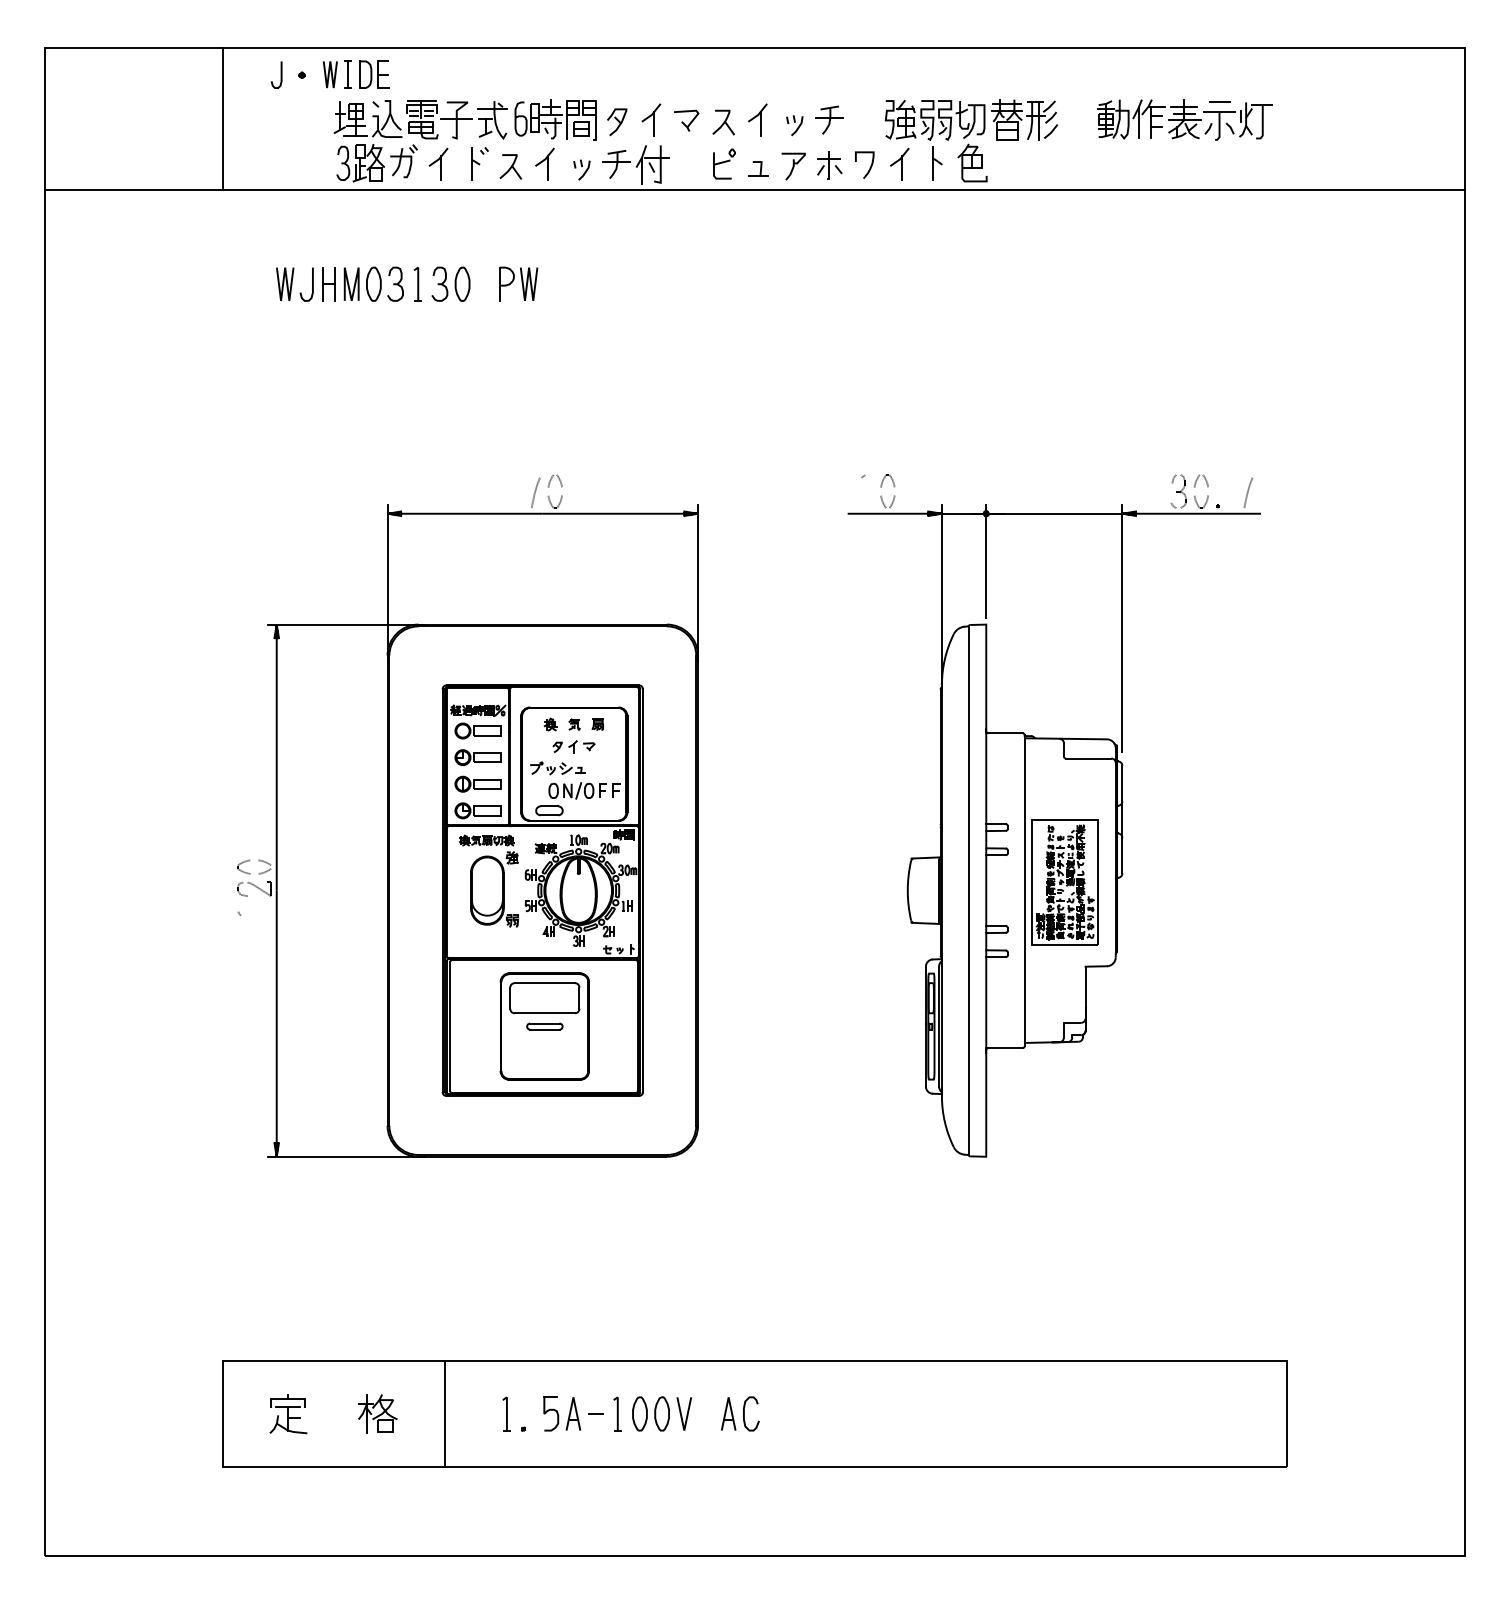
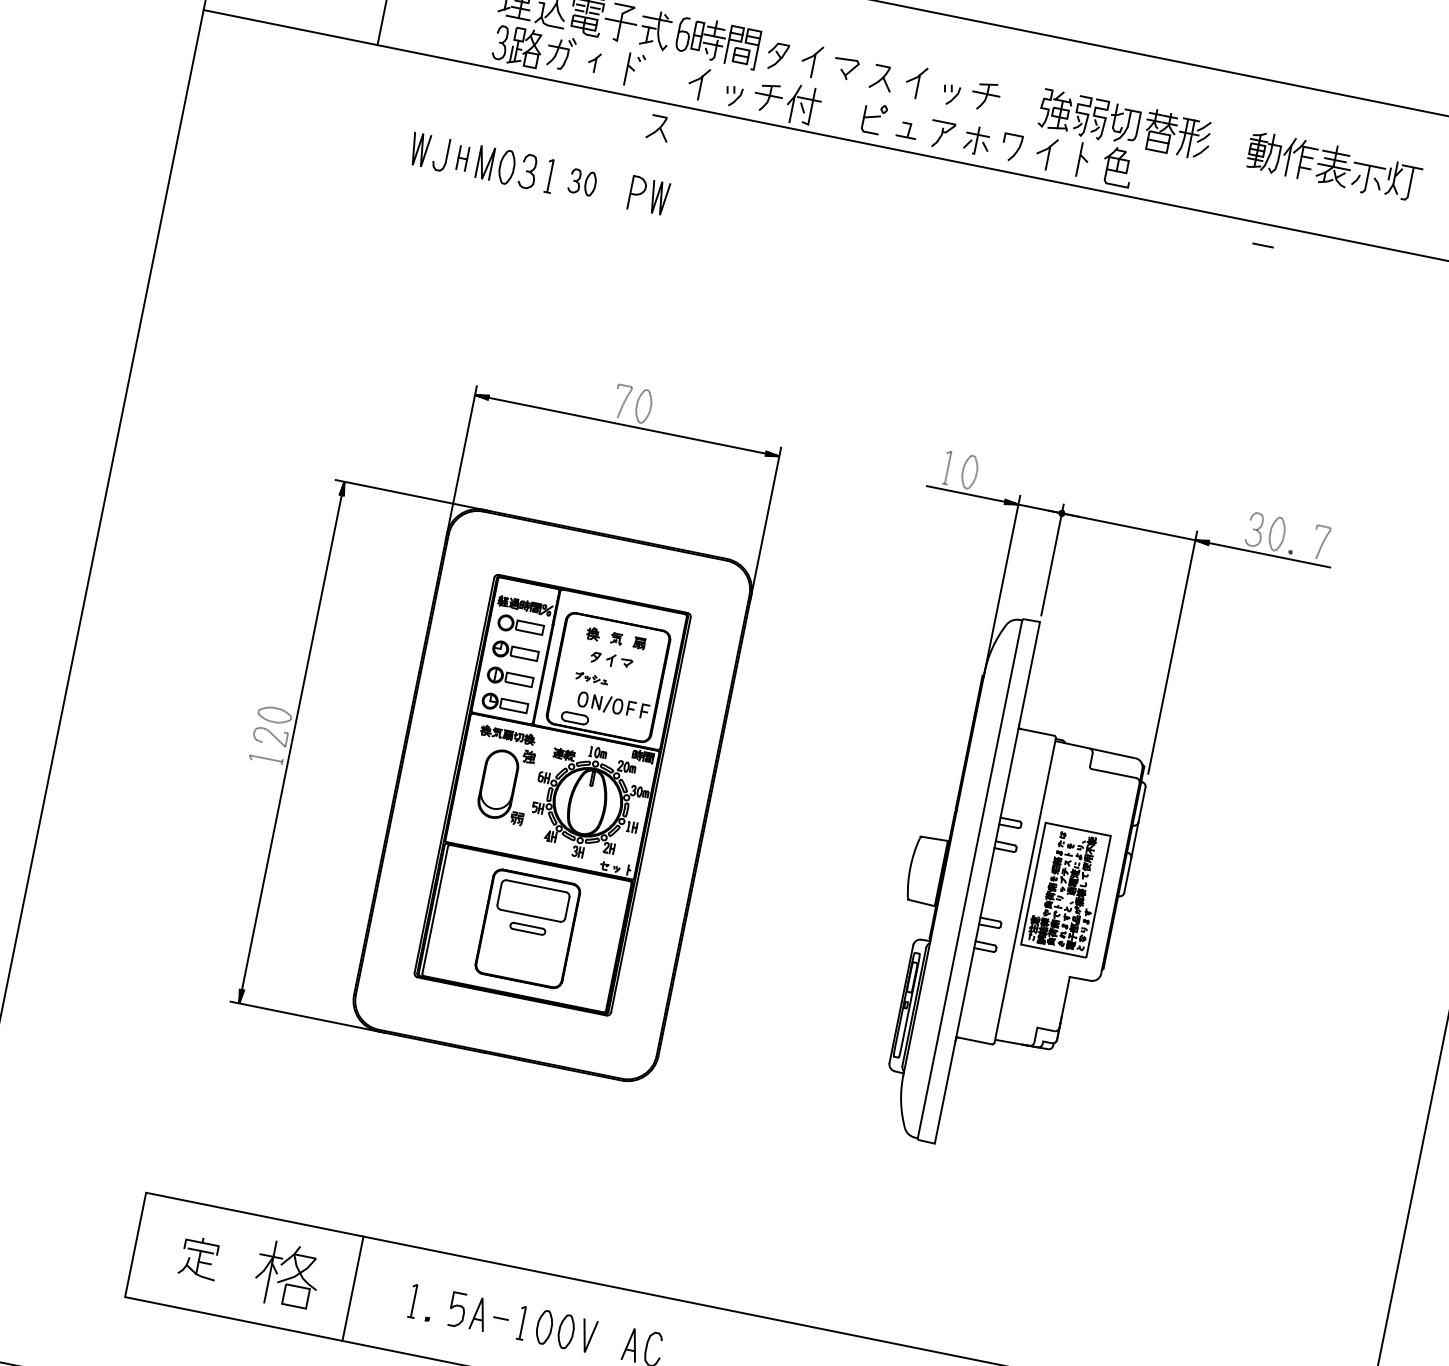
line: (1219, 101) -> (1263, 244), moved
part: (438, 163) -> (594, 61), size x0.6
part: (510, 166) -> (658, 127), moved
part: (450, 283) -> (582, 181), size x0.7
part: (328, 284) -> (462, 158), size x0.7
part: (557, 768) -> (591, 678), size x0.6
part: (377, 1413) -> (287, 1275), size x1.6

